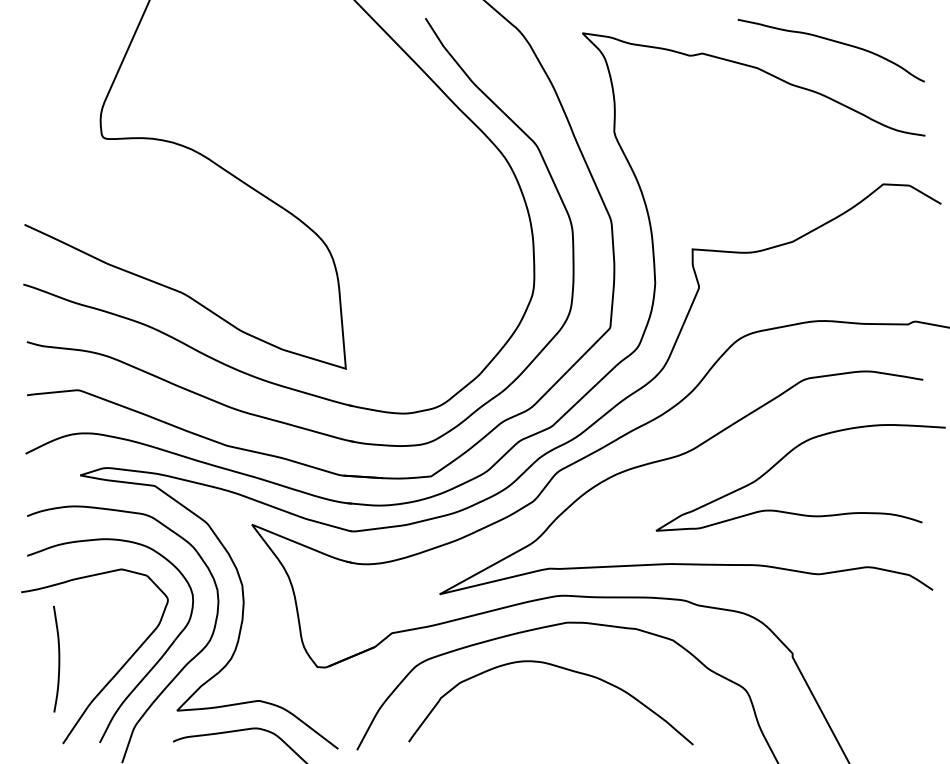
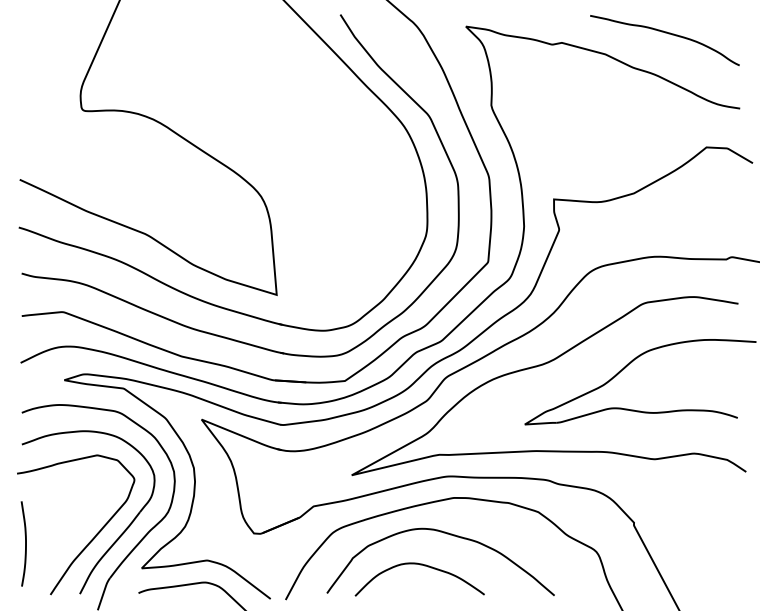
curve: (58, 658) -> (25, 543), moved
curve: (528, 707) -> (422, 565), added

